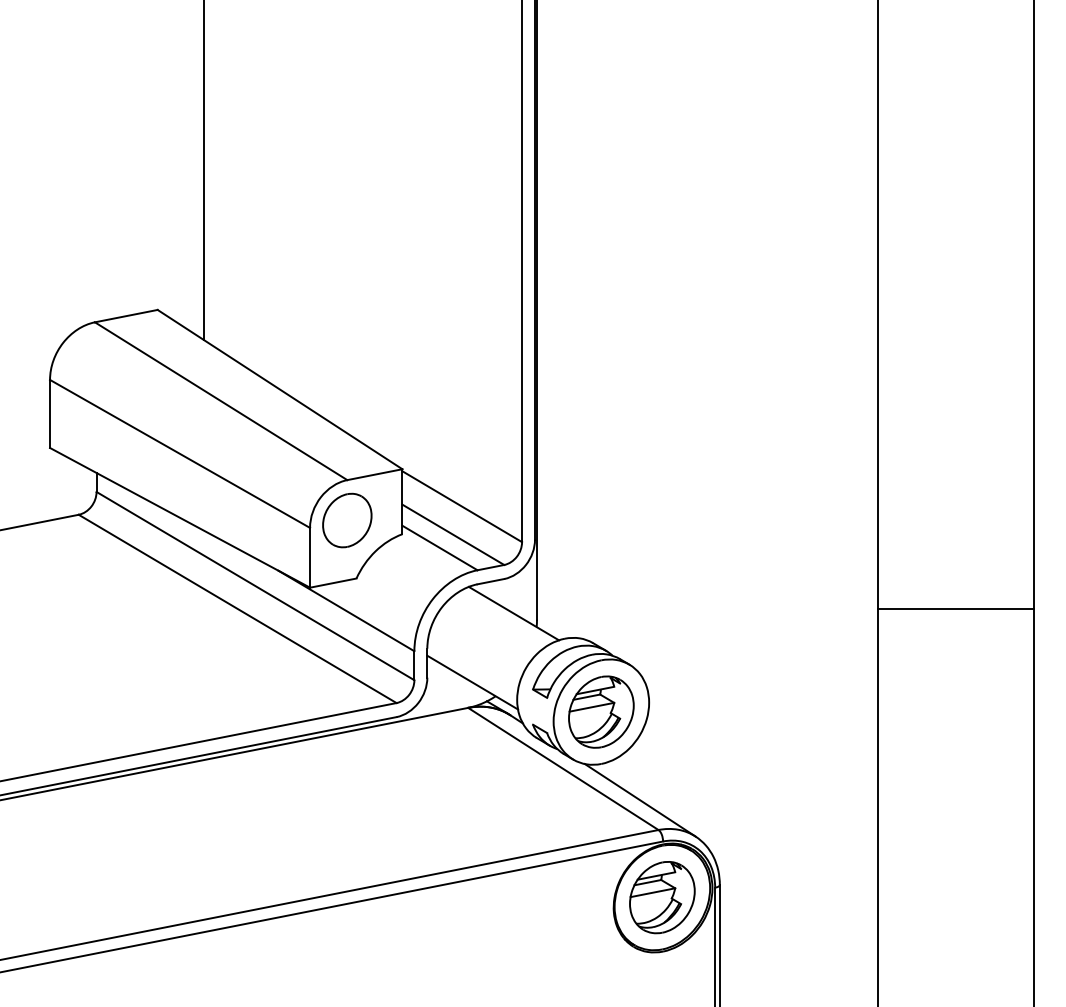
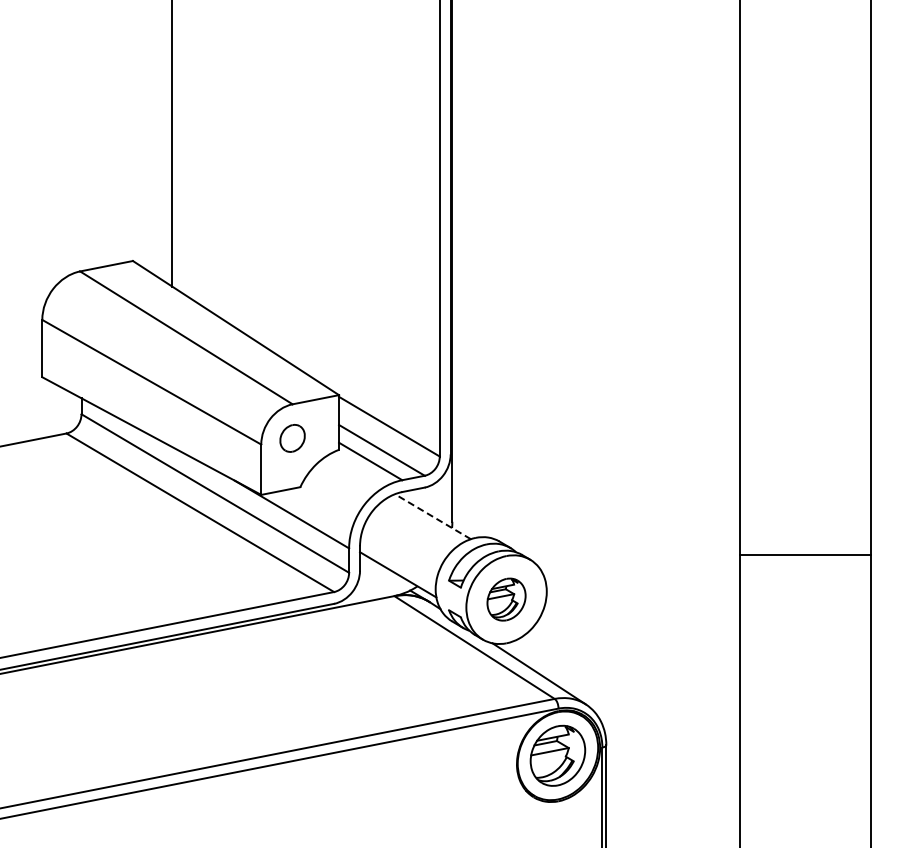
part: (347, 520) -> (292, 438), size x0.6
line: (956, 608) -> (805, 554), moved
line: (513, 613) -> (432, 516), solid -> dashed
part: (601, 711) -> (506, 599), size x0.7

